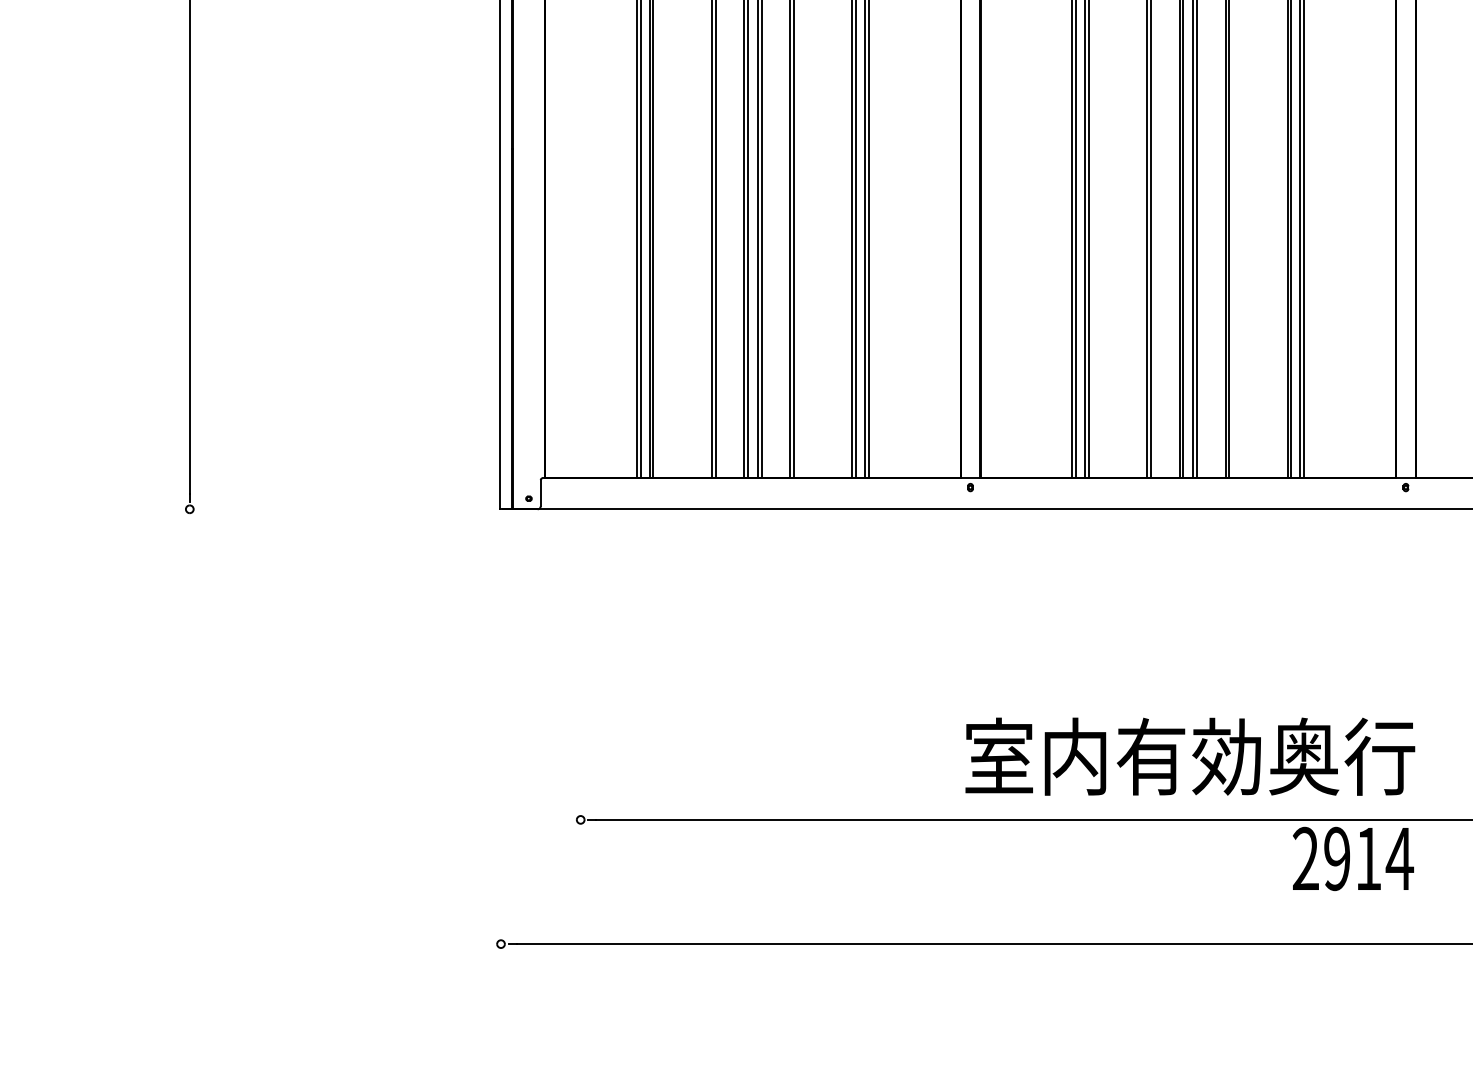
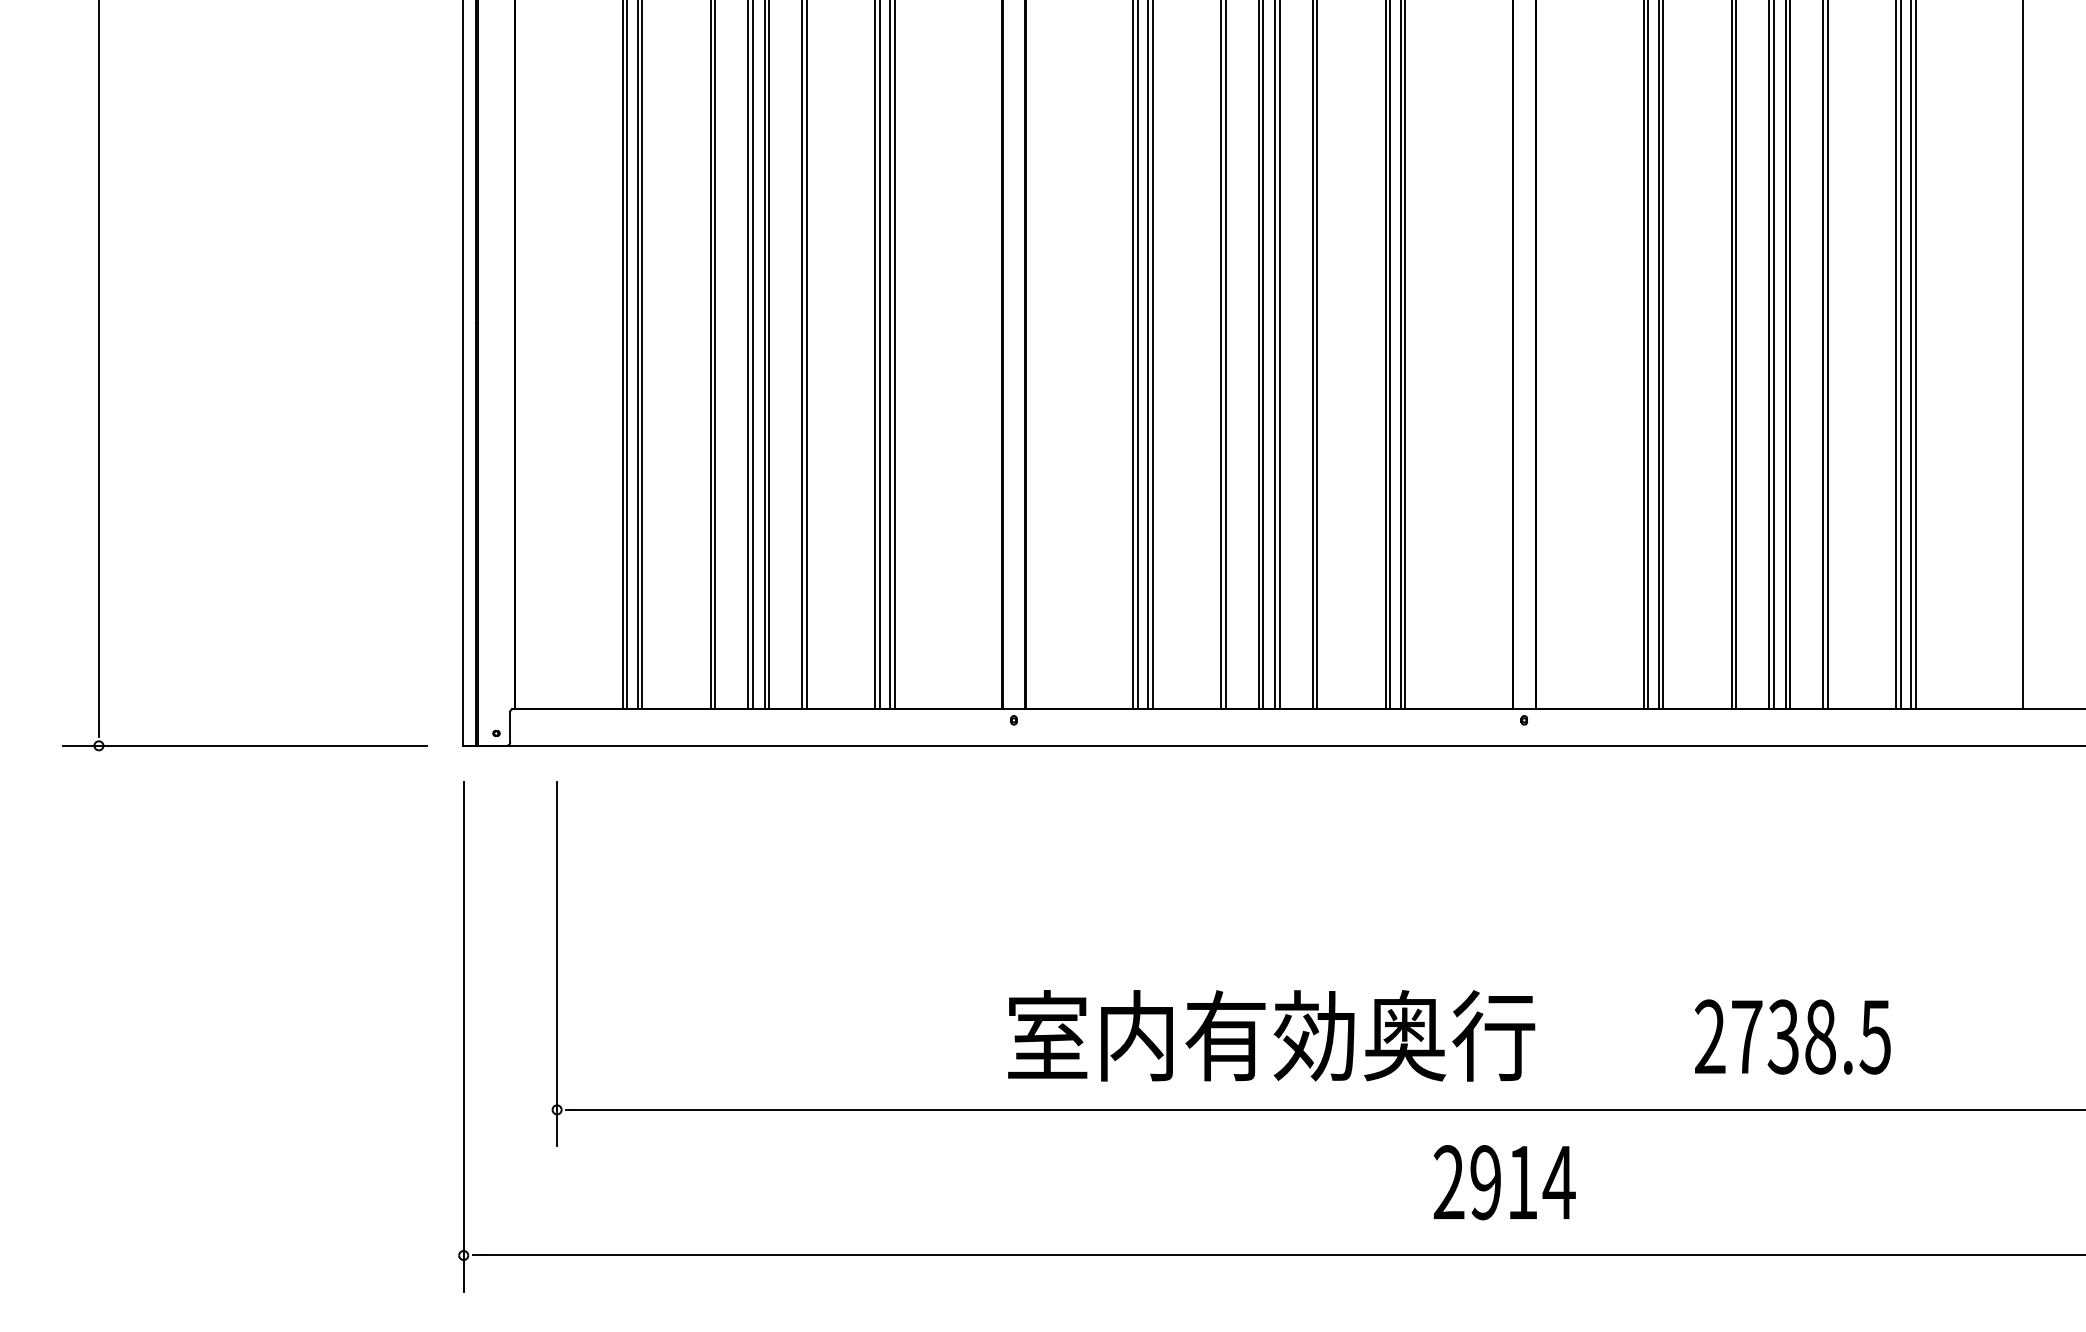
line: (313, 509) -> (244, 745), added
line: (581, 695) -> (557, 964), added
line: (500, 757) -> (463, 1036), added
text: (1353, 858) -> (1504, 1182), moved

